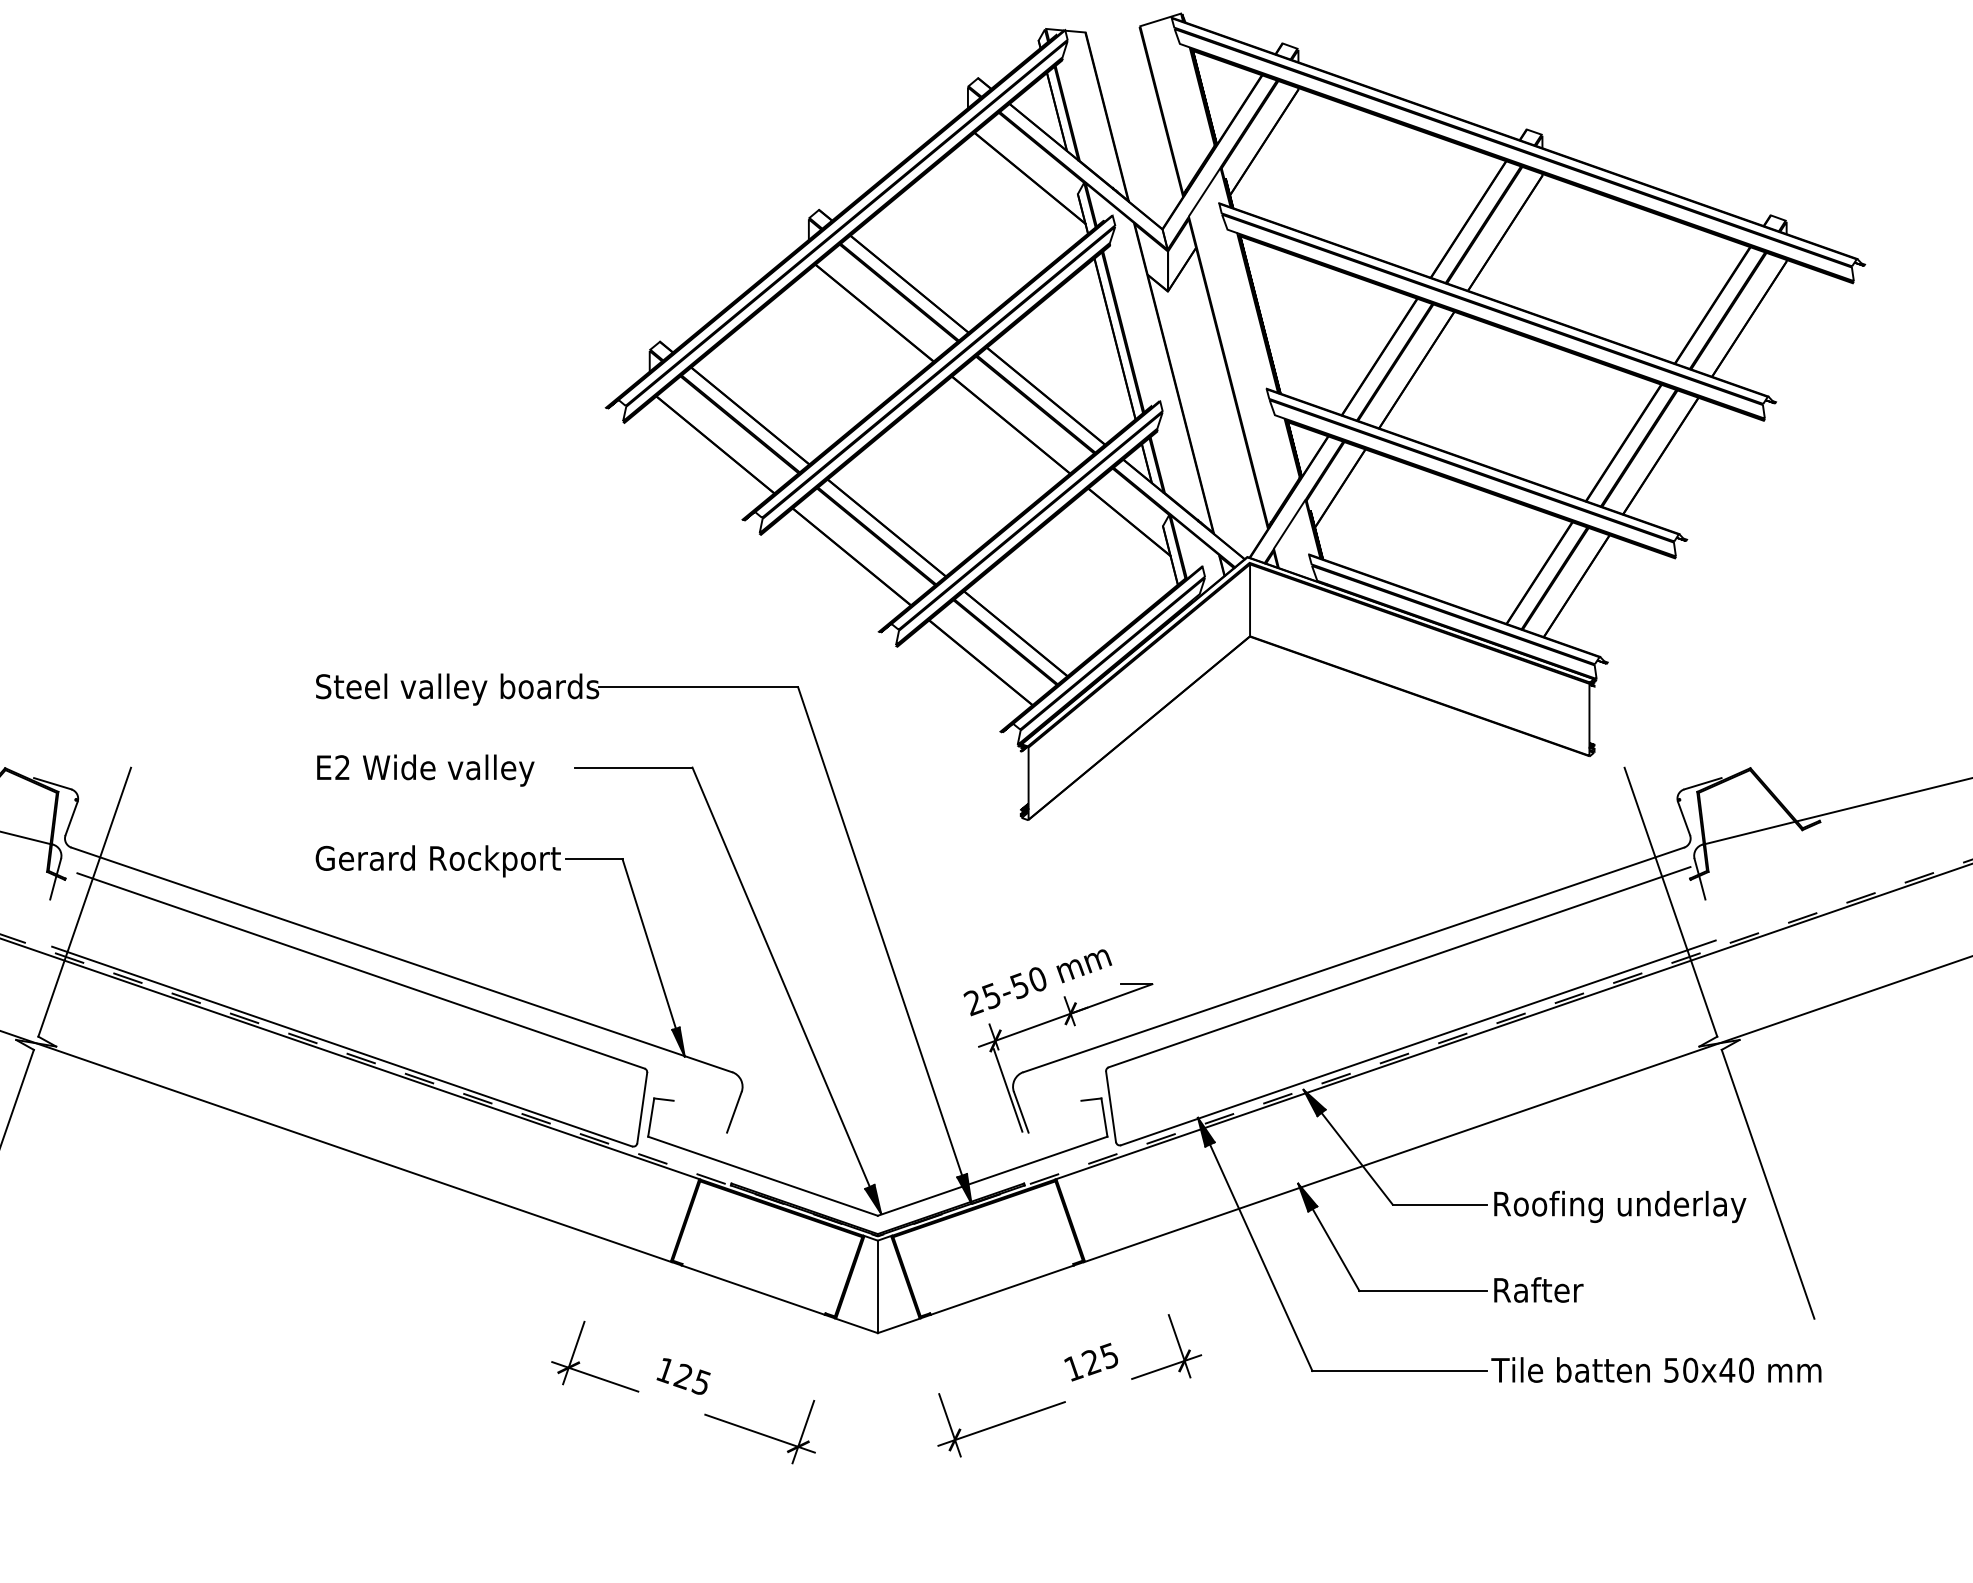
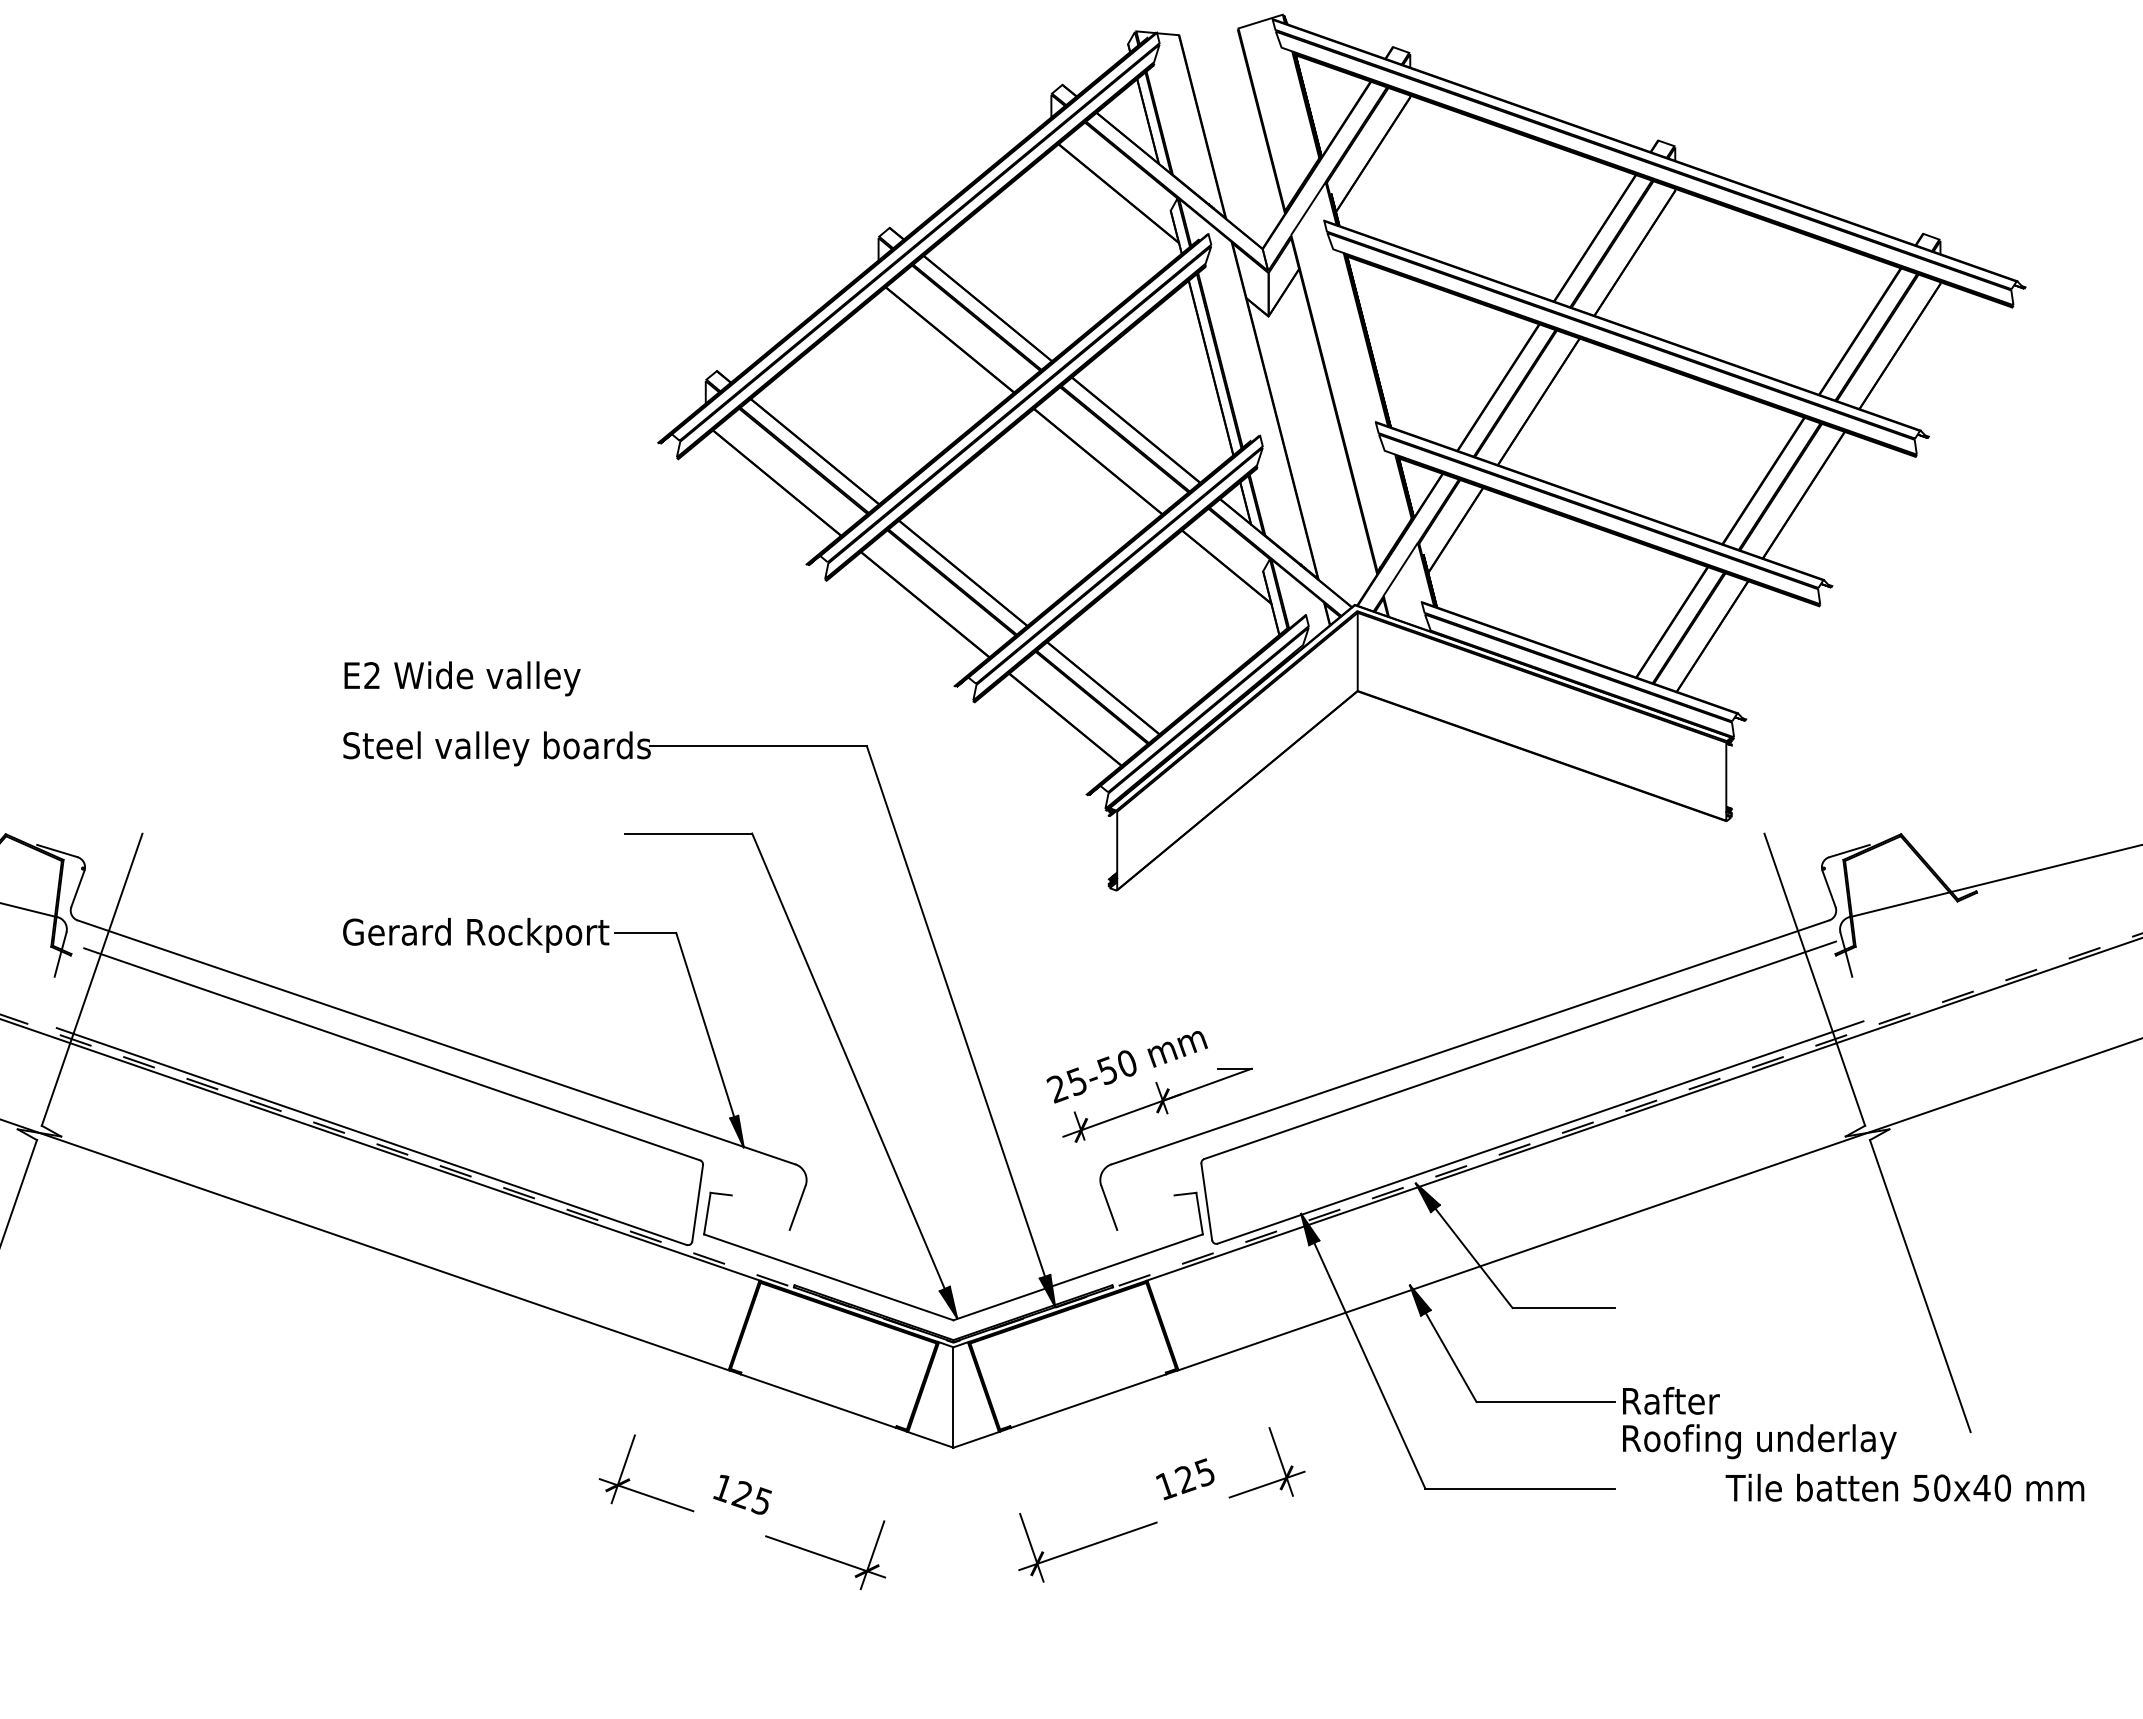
text: (425, 770) -> (462, 678), moved
line: (1007, 1089) -> (1094, 1183), removed
text: (1620, 1206) -> (1759, 1441), moved
text: (1655, 1369) -> (1904, 1487), moved

